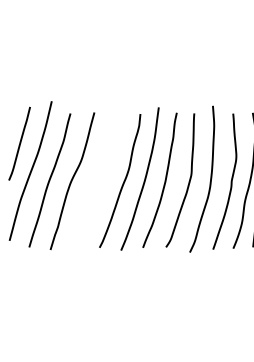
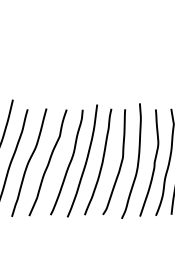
curve: (96, 181) -> (48, 162), added

